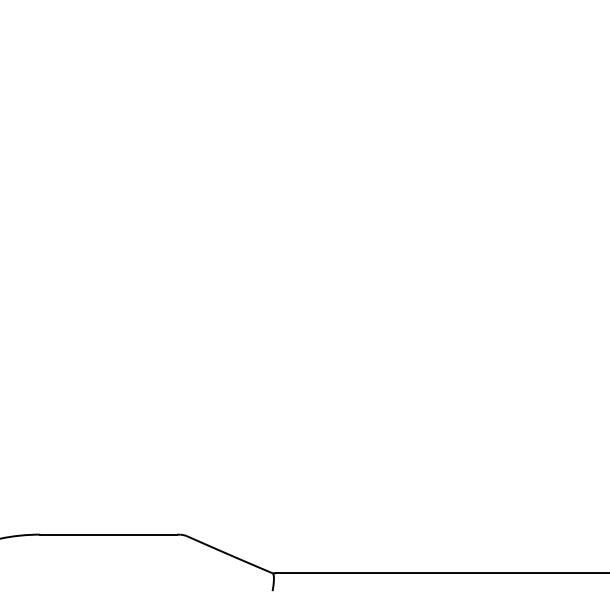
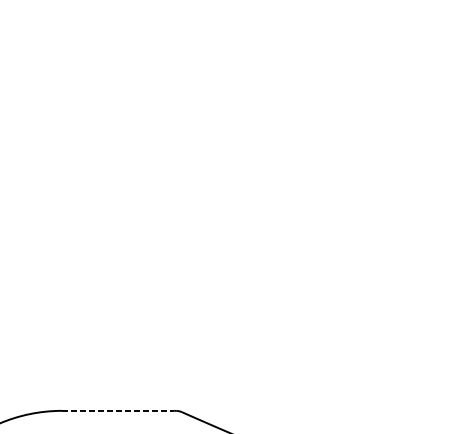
line: (109, 534) -> (118, 410), solid -> dashed

